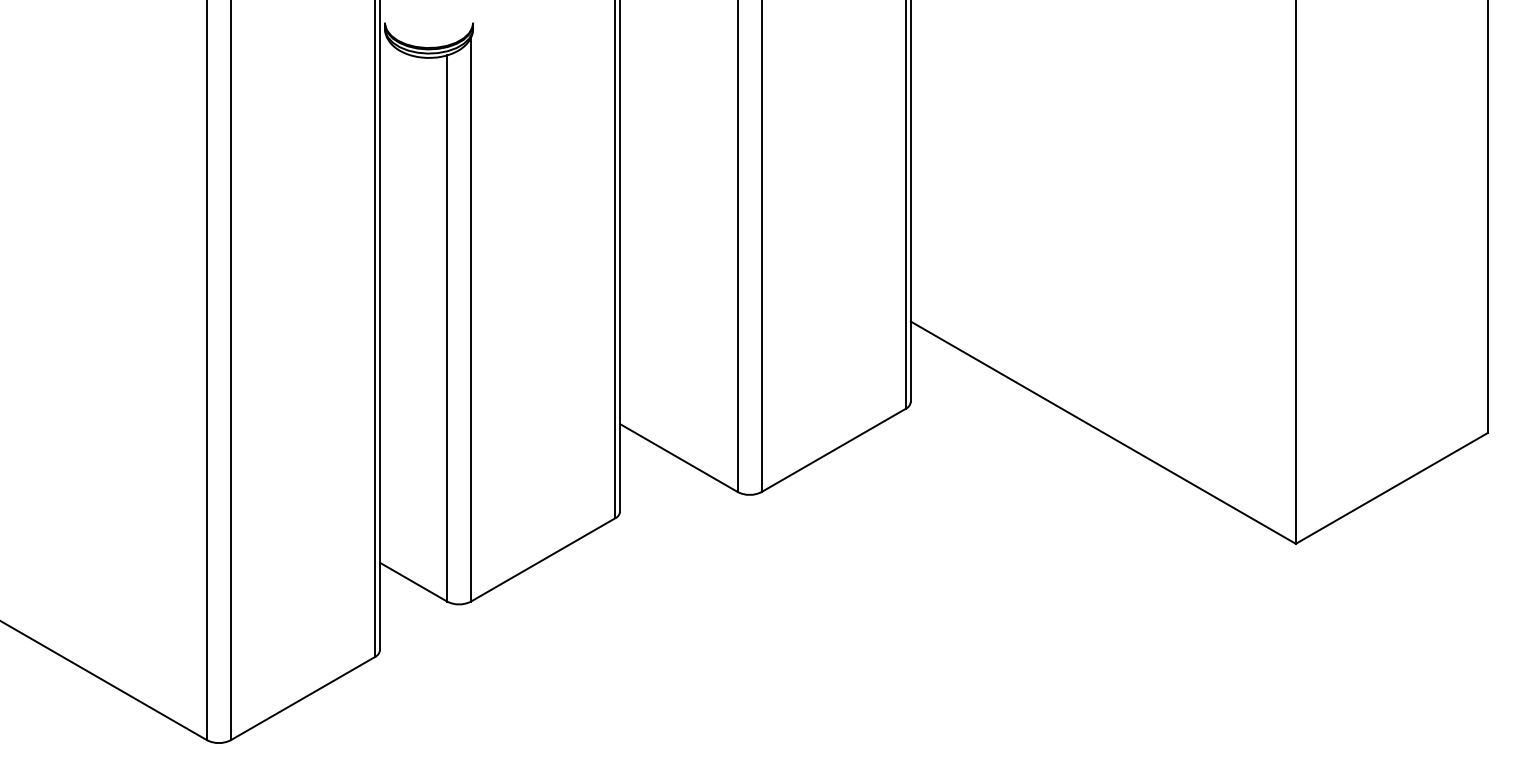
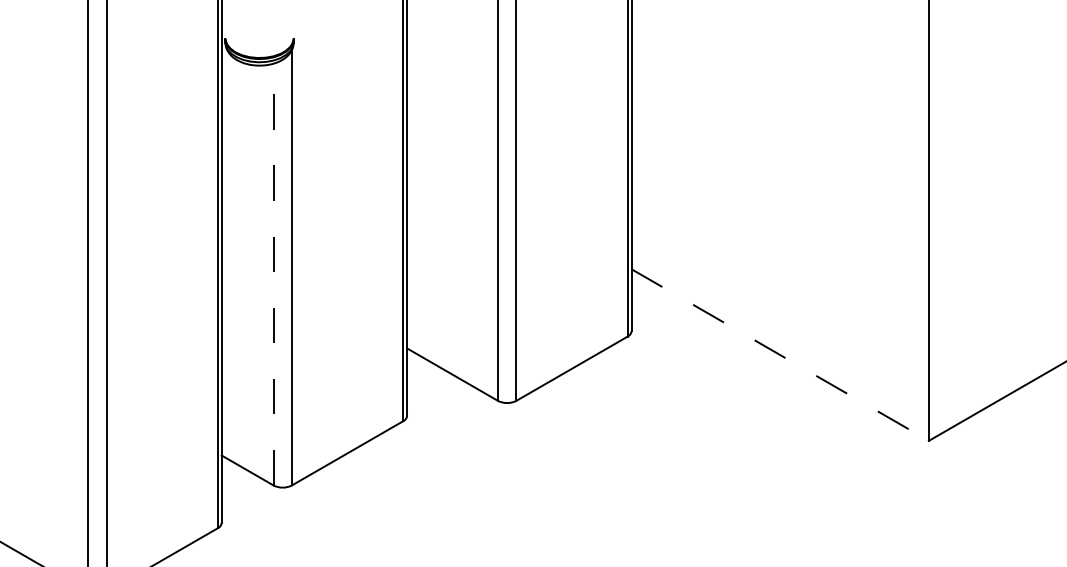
line: (447, 327) -> (273, 273), solid -> dashed
line: (1103, 432) -> (780, 354), solid -> dashed

